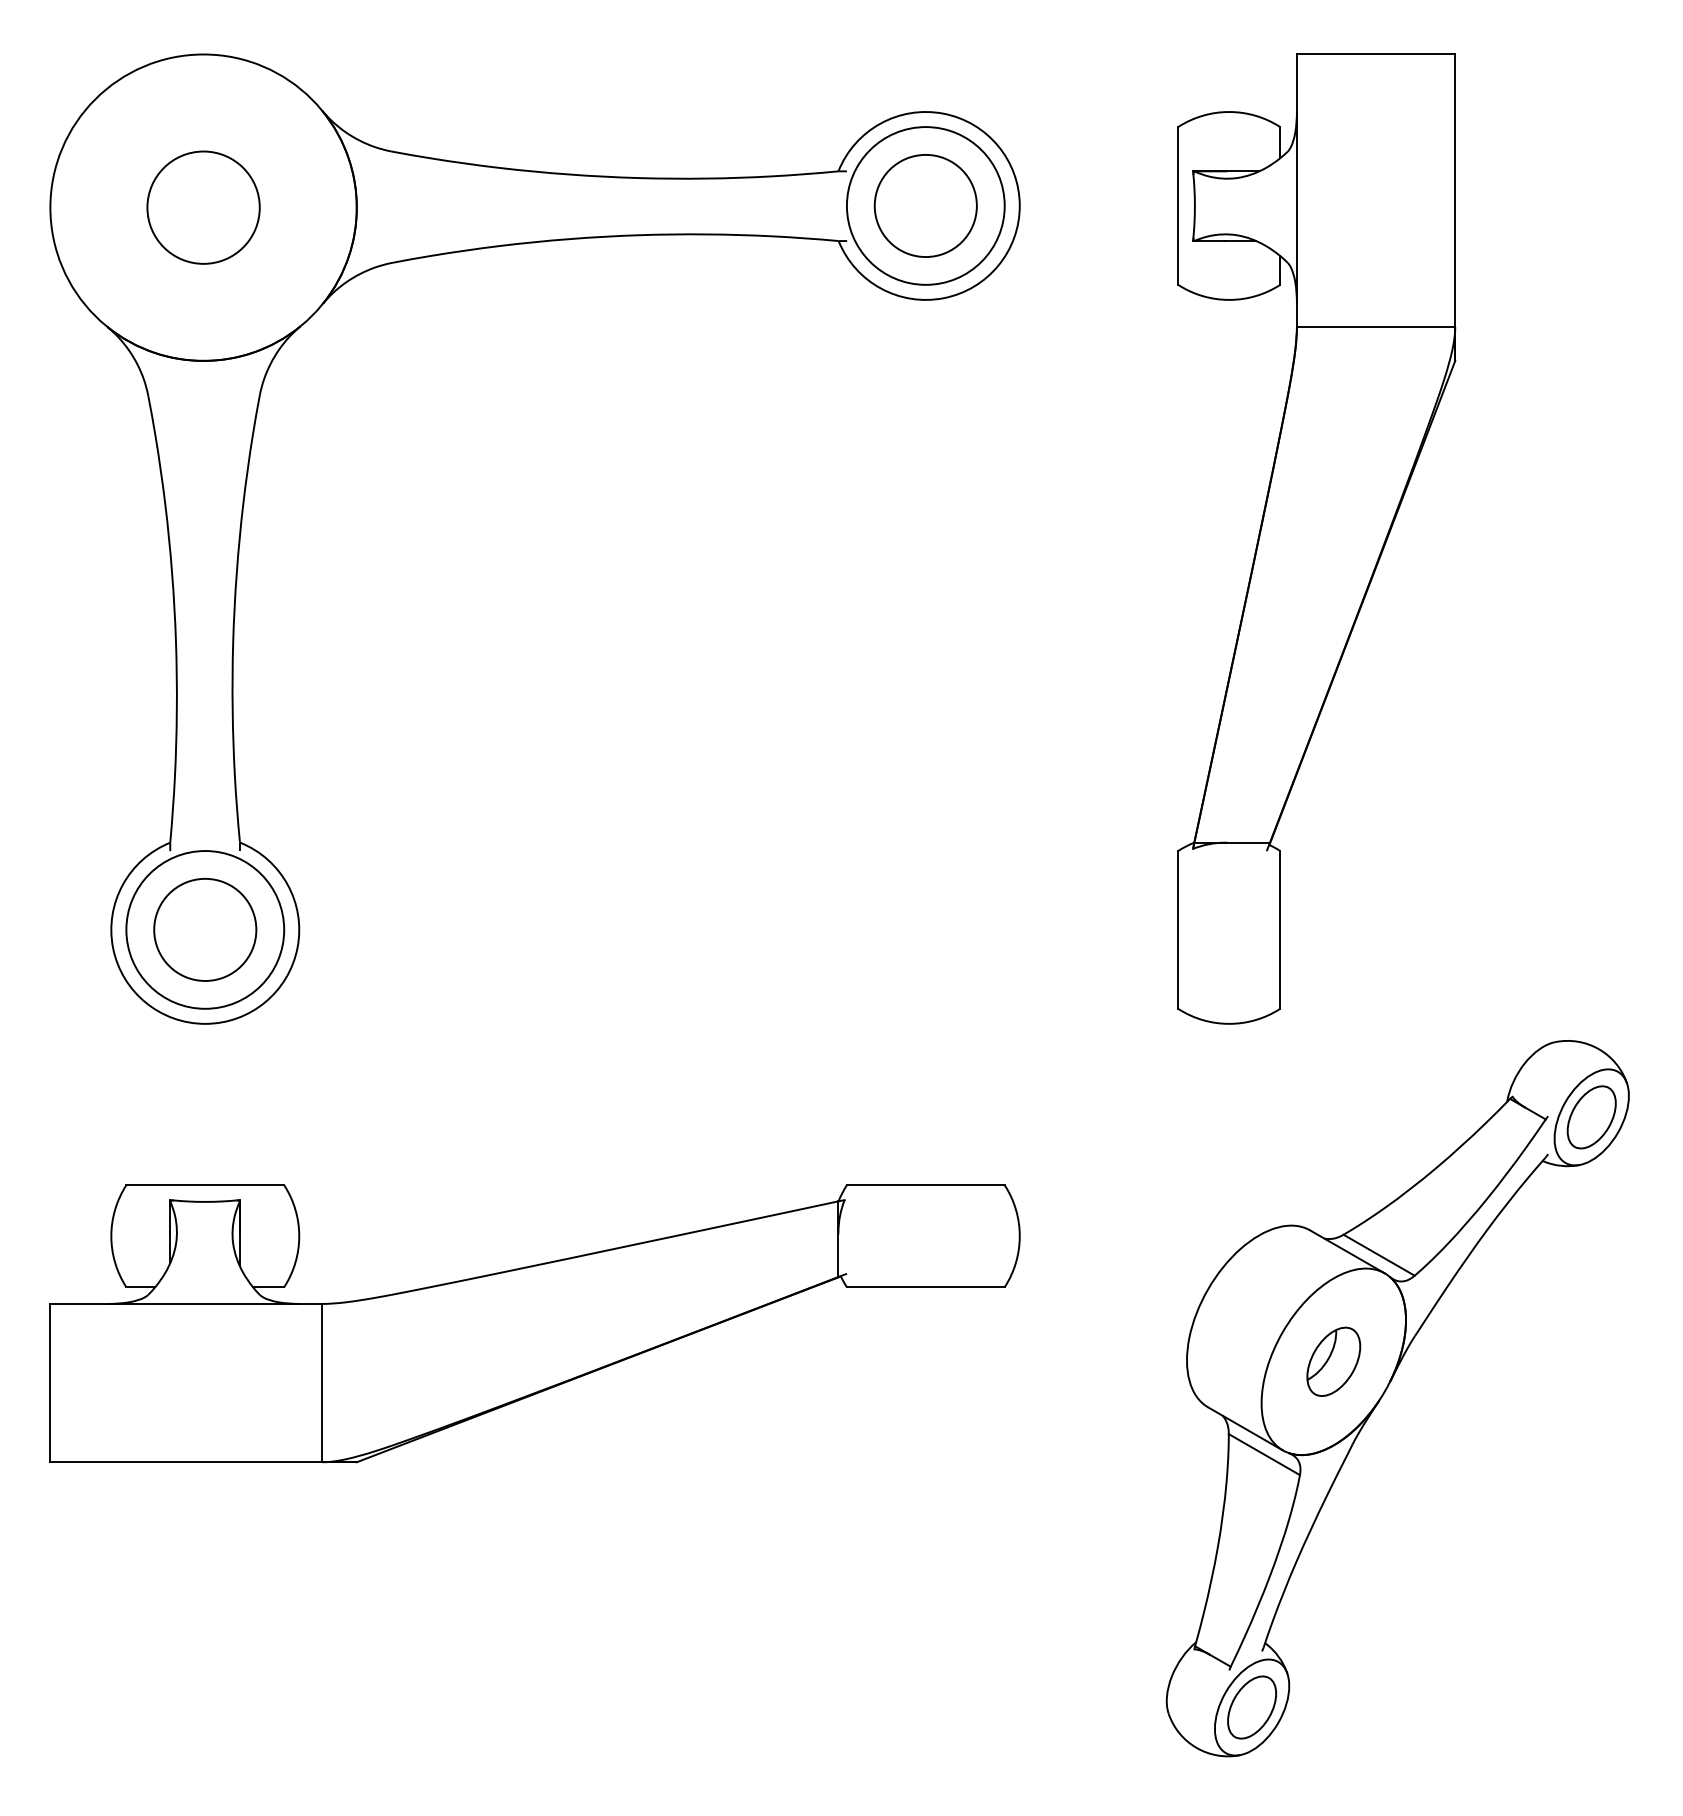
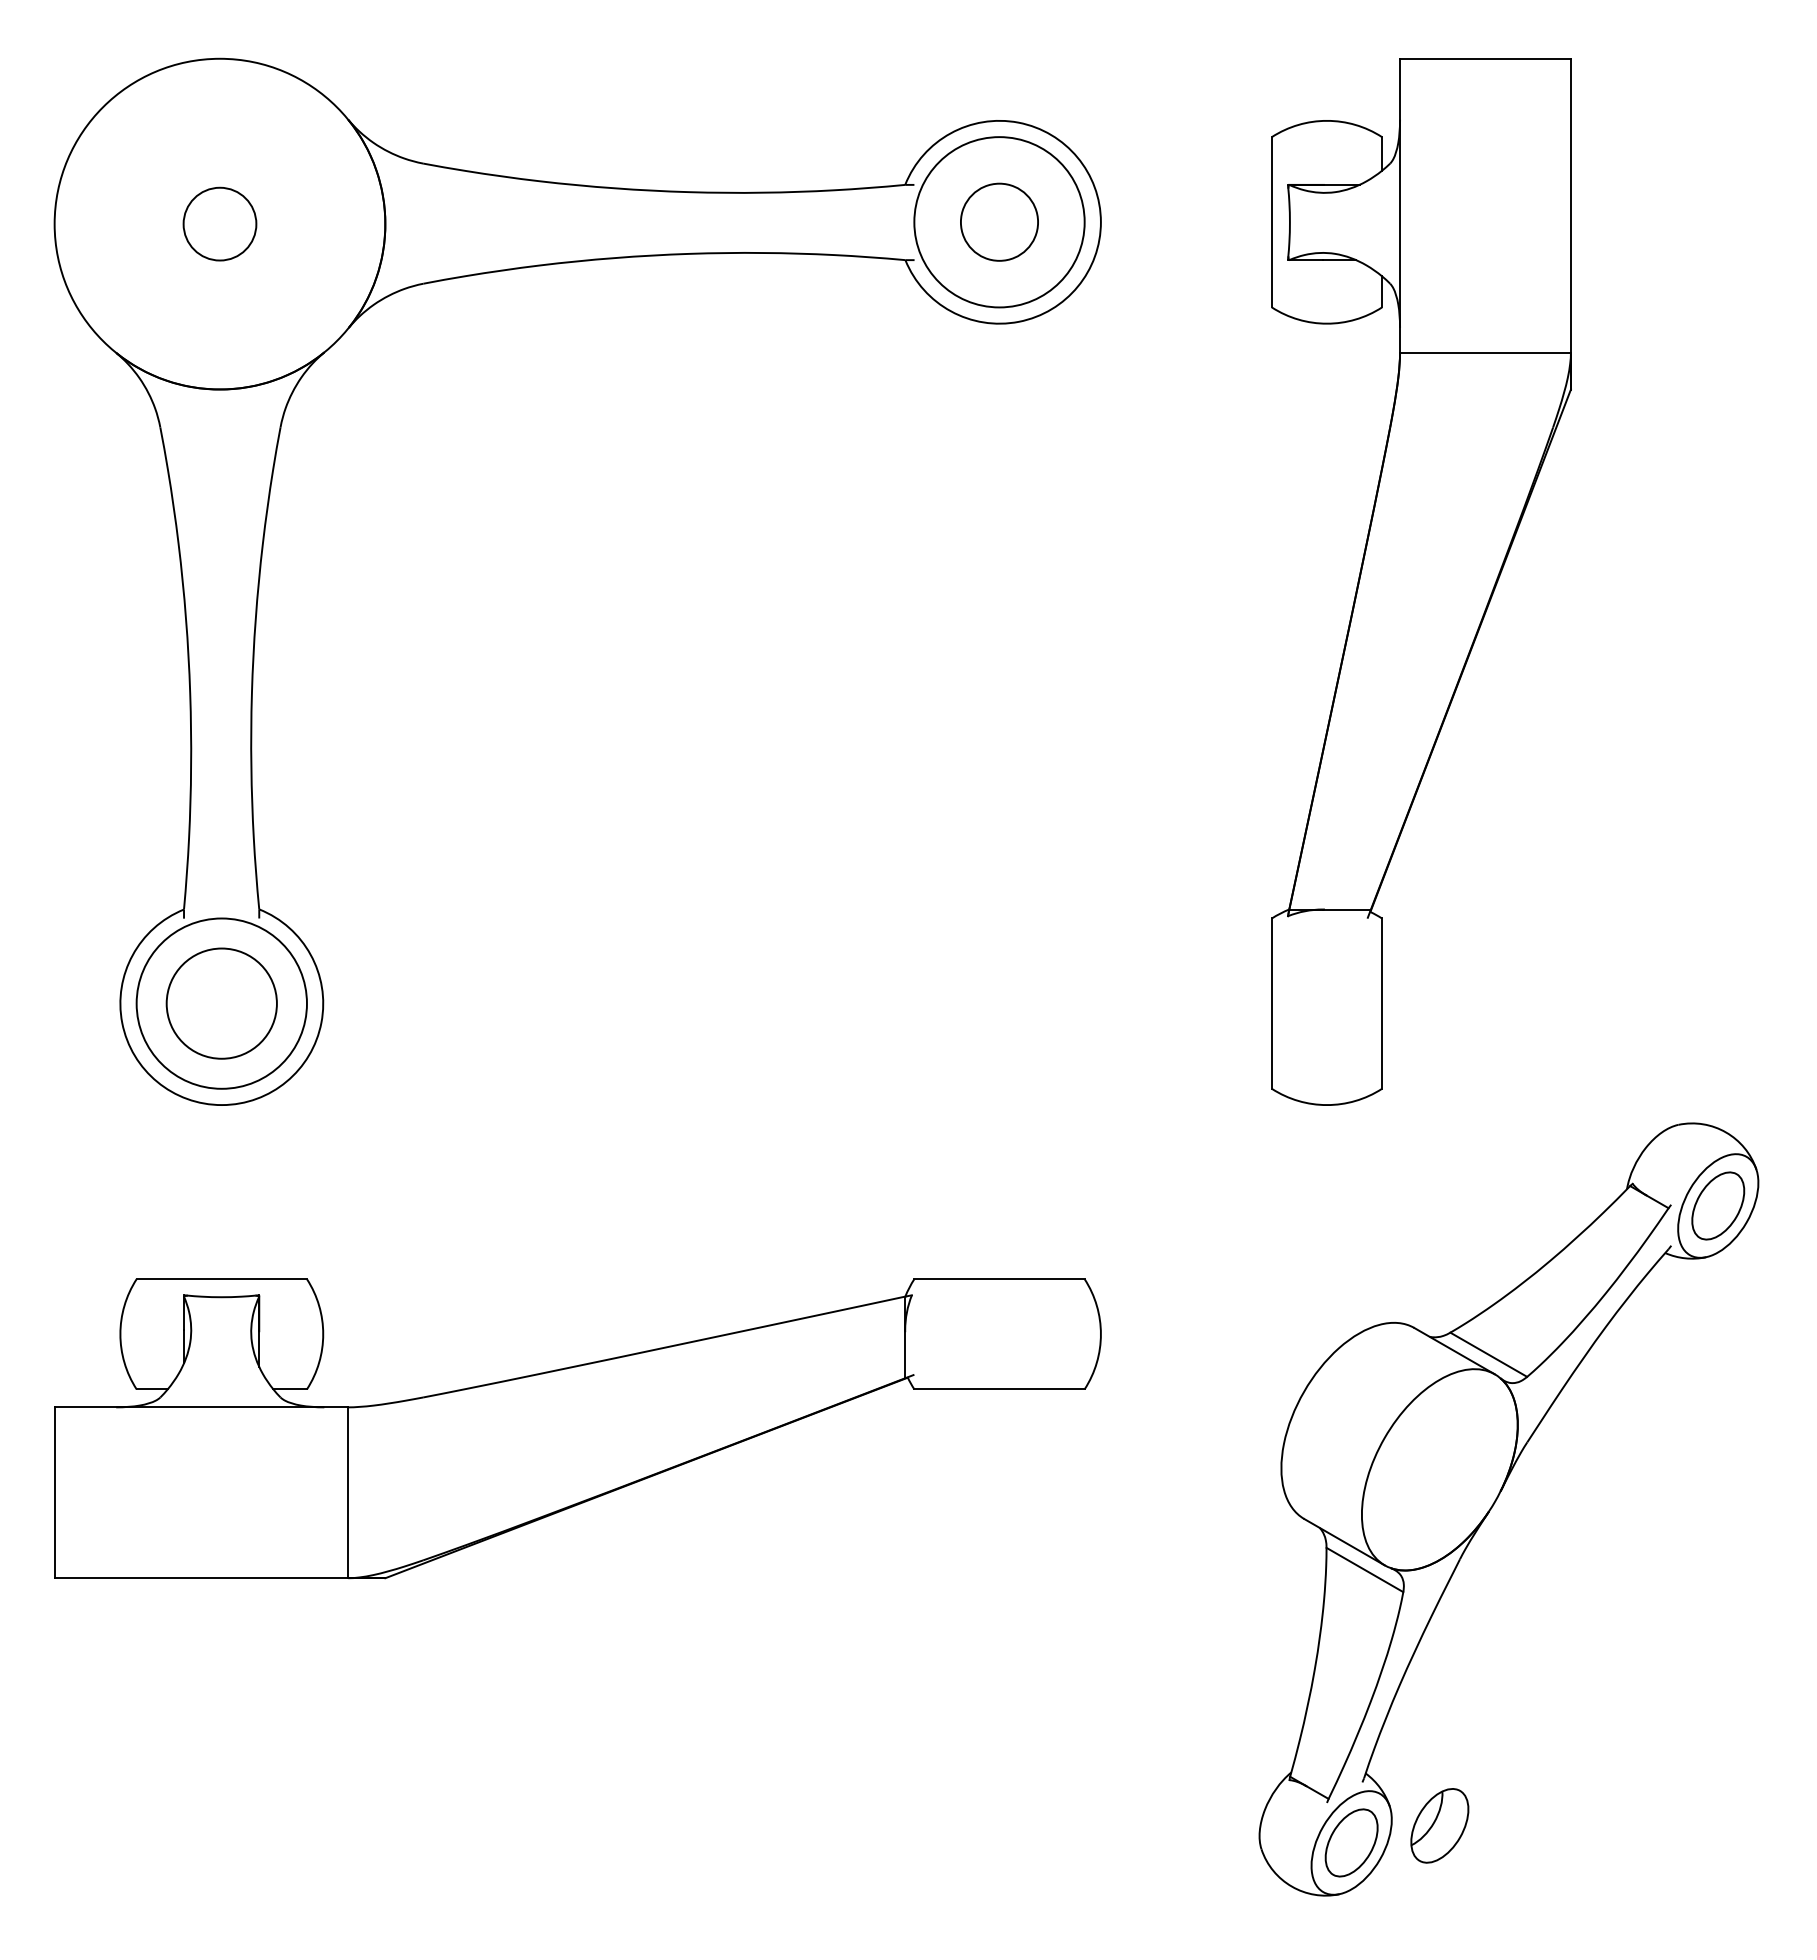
circle: (925, 206) -> (999, 222), size x0.7
circle: (203, 207) -> (219, 223), size x0.6
part: (1333, 1361) -> (1439, 1825), moved

